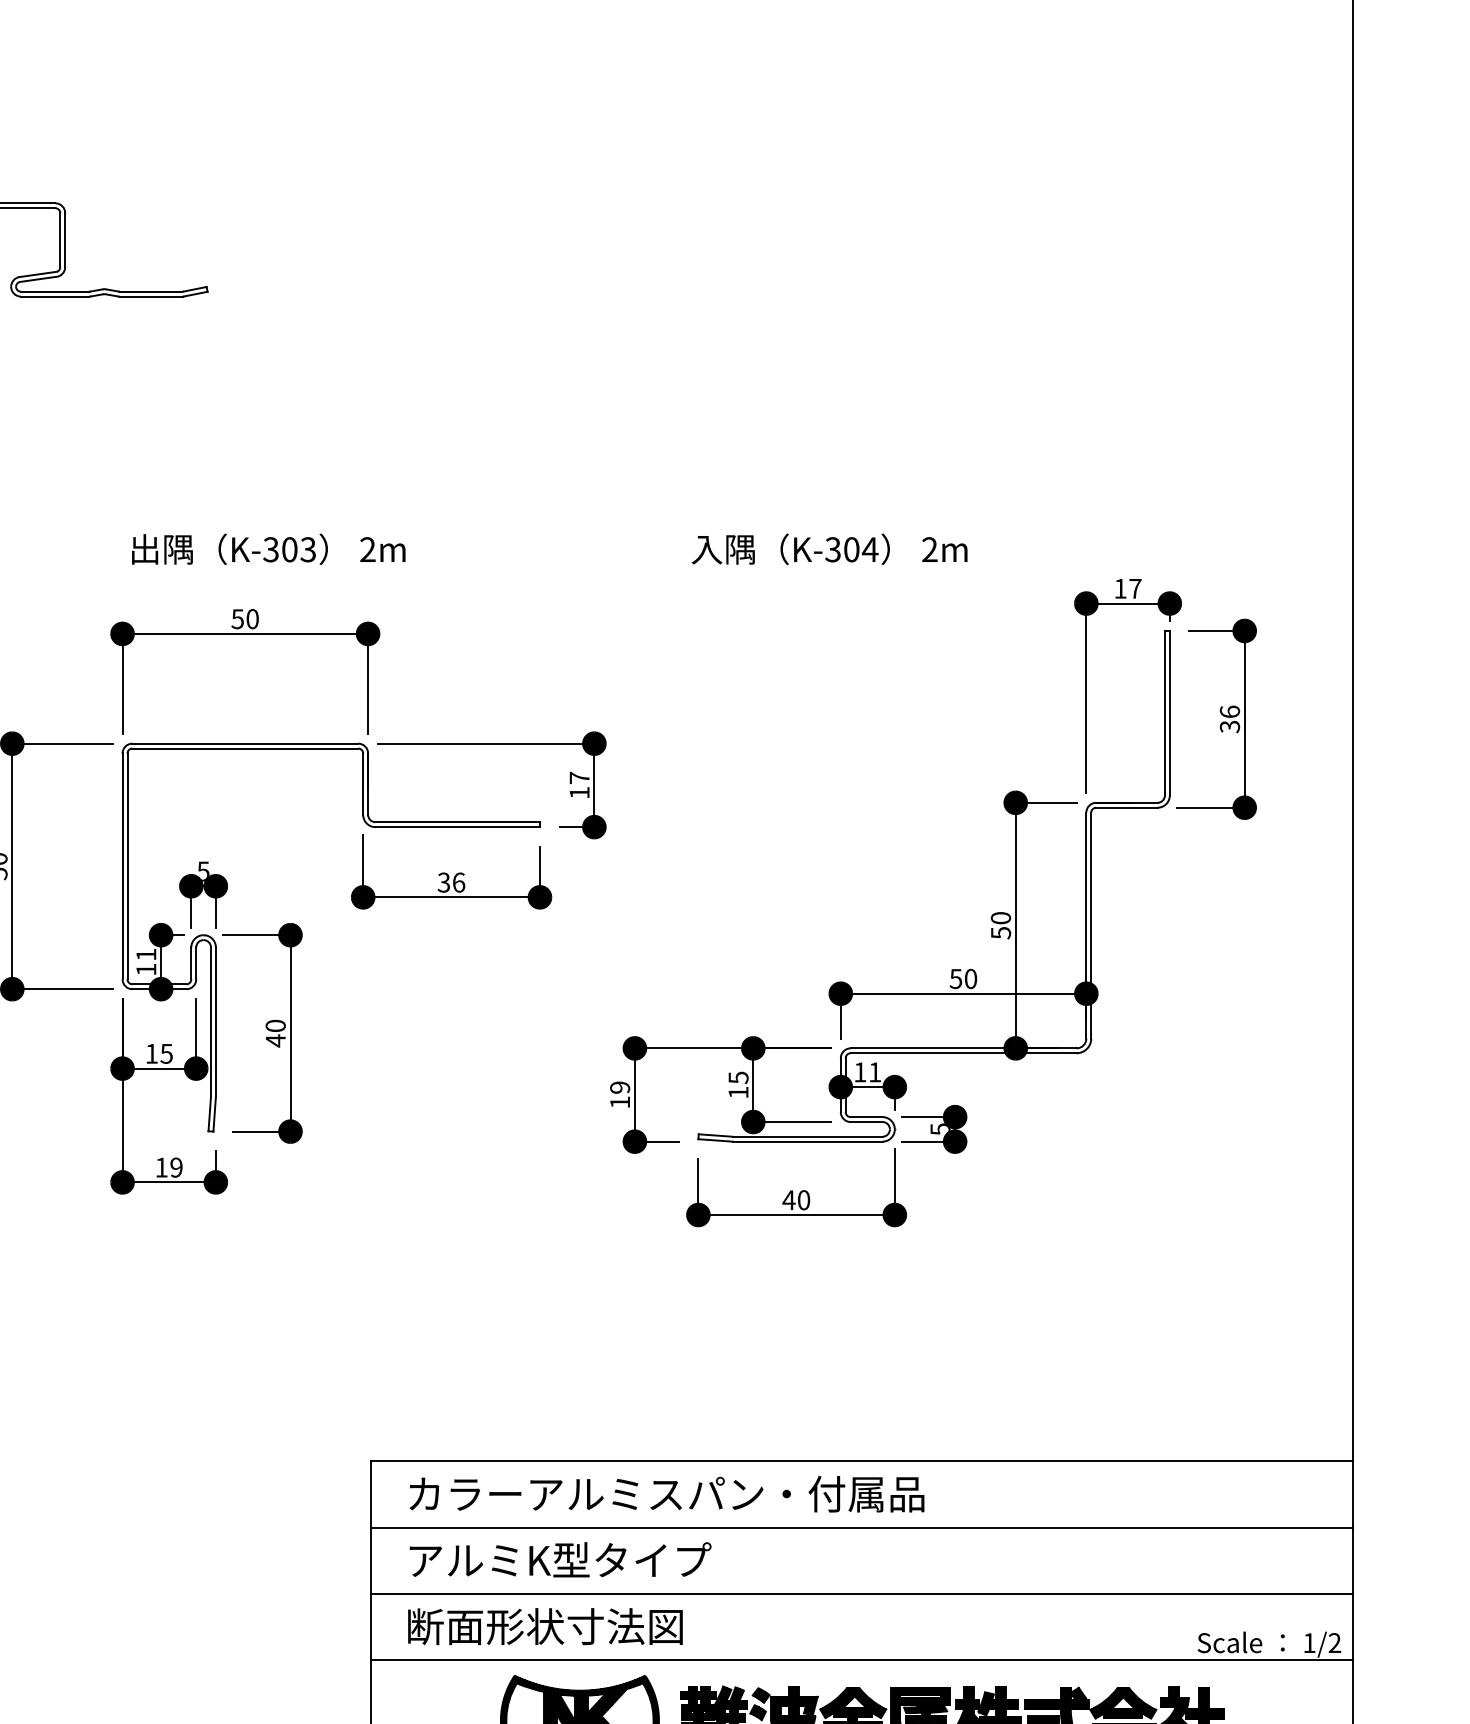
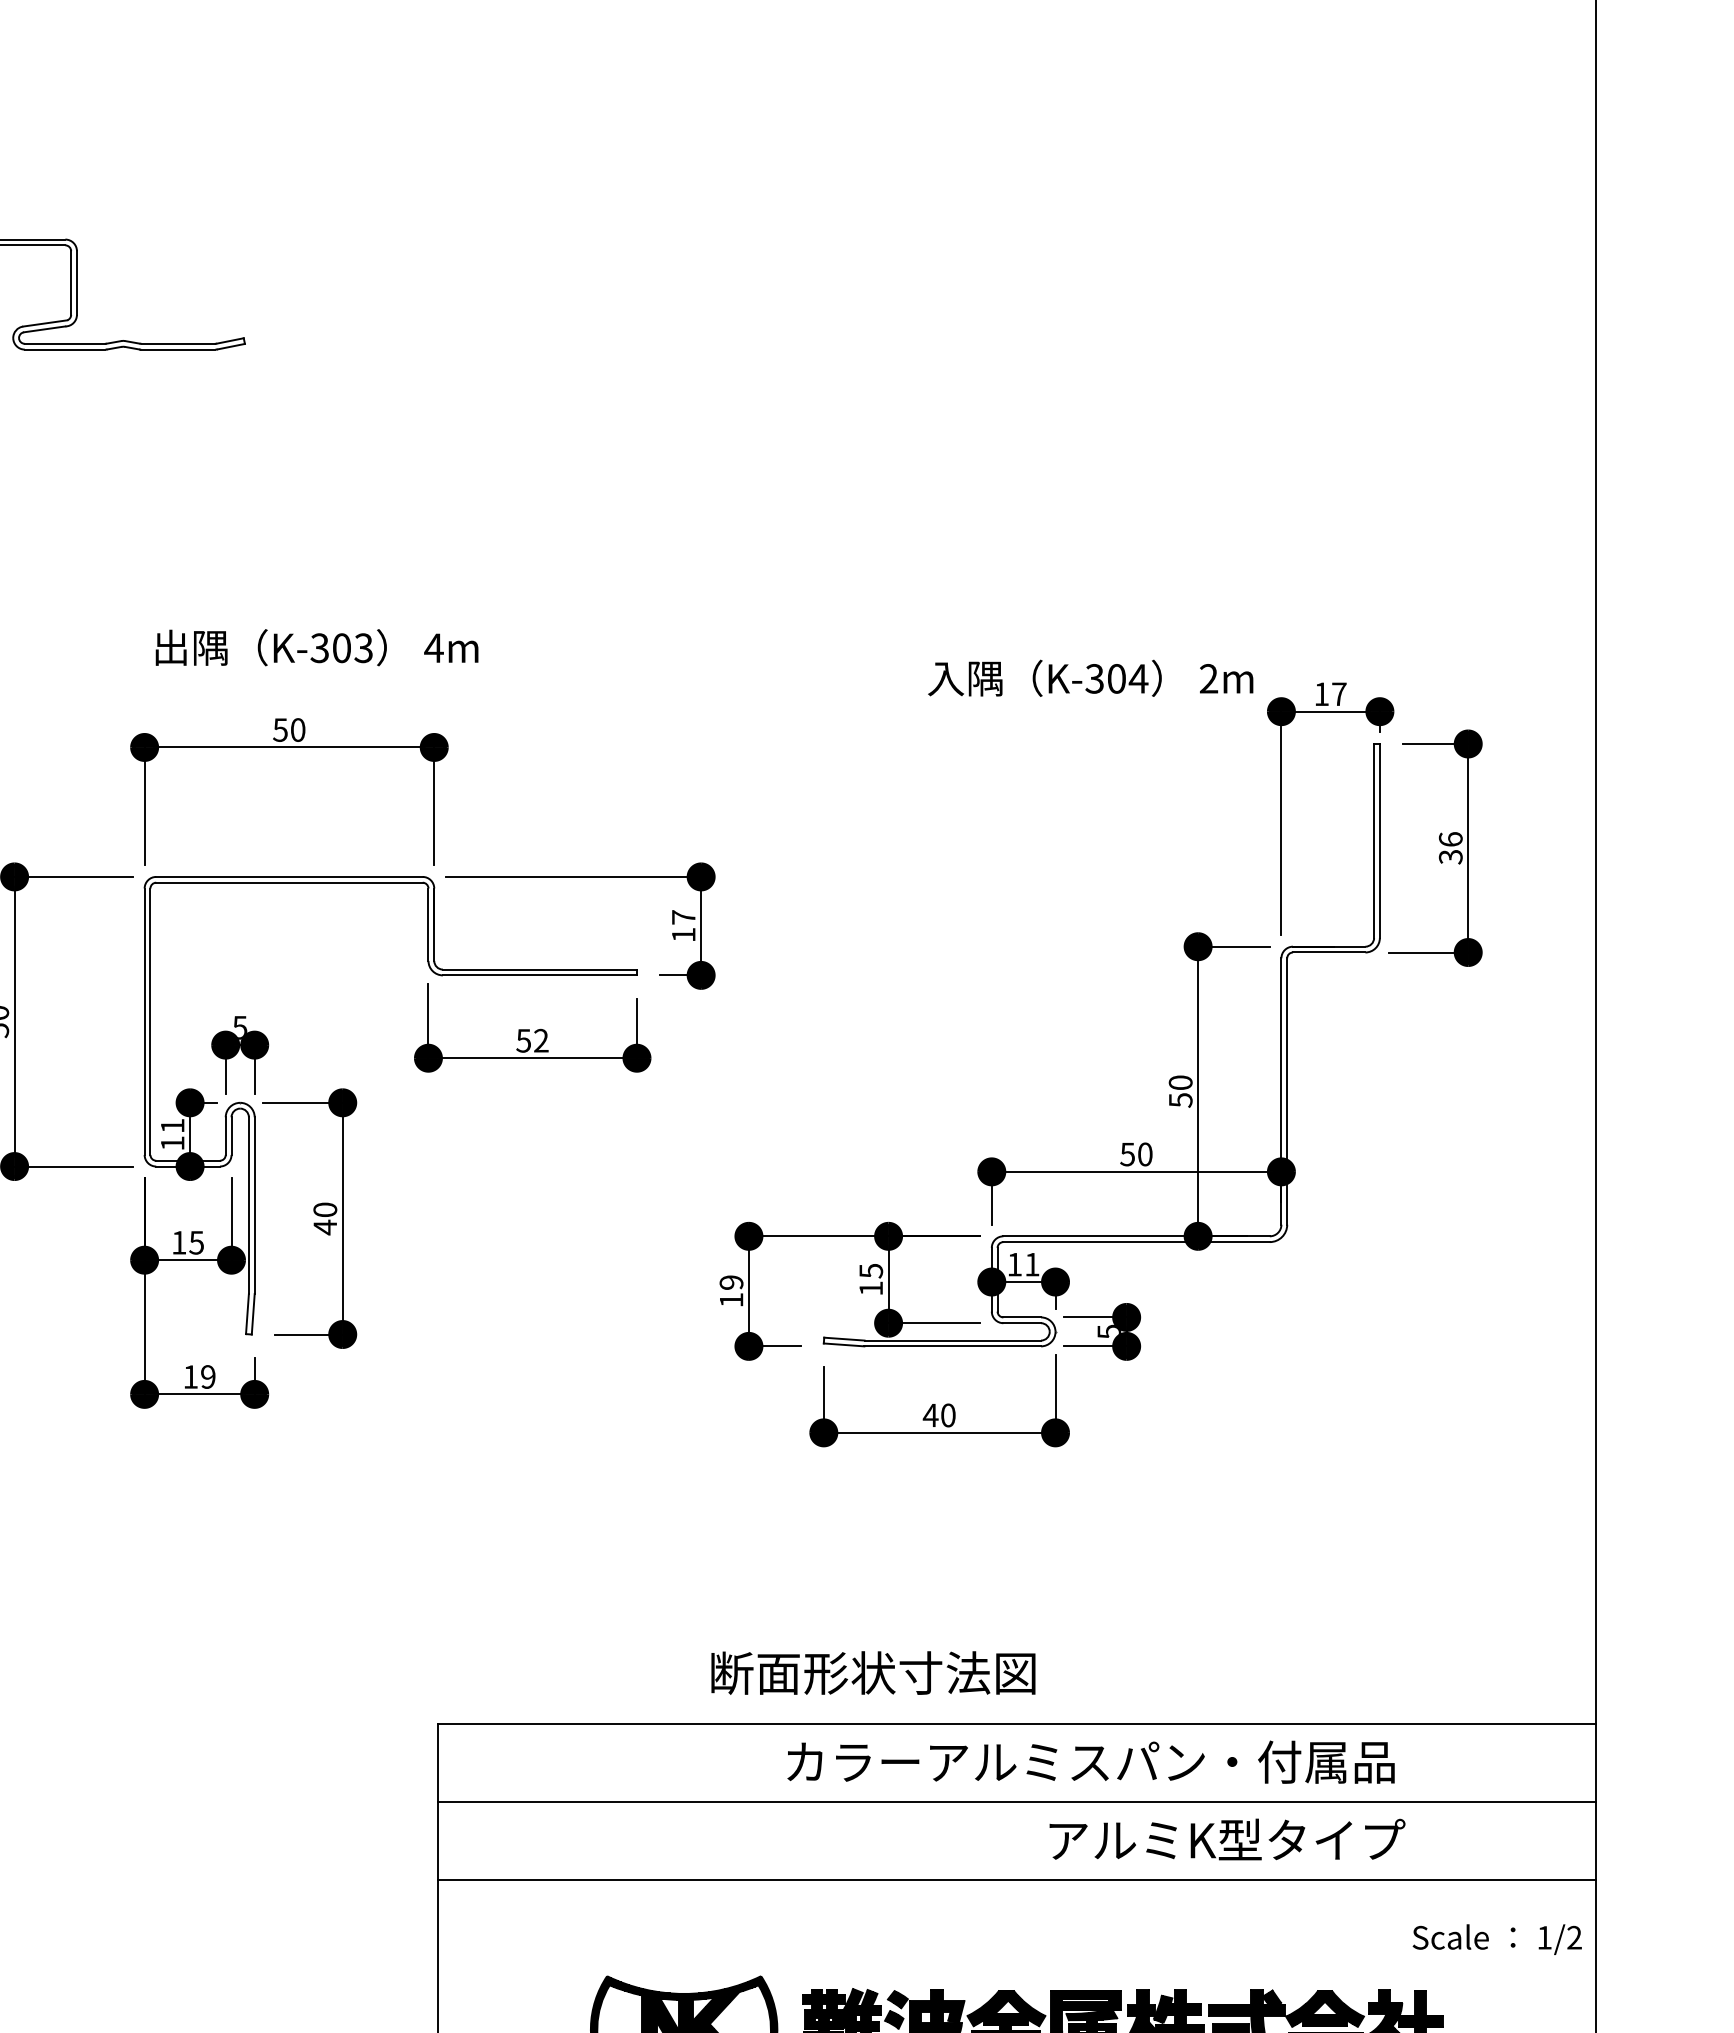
text: (829, 548) -> (1090, 677), moved
text: (367, 549) -> (433, 647), 2m -> 4m
text: (451, 882) -> (532, 1040), 36 -> 52
text: (666, 1494) -> (1090, 1762), moved
text: (560, 1559) -> (1227, 1839), moved
text: (545, 1626) -> (873, 1672), moved
line: (862, 1660) -> (1017, 1958), removed

